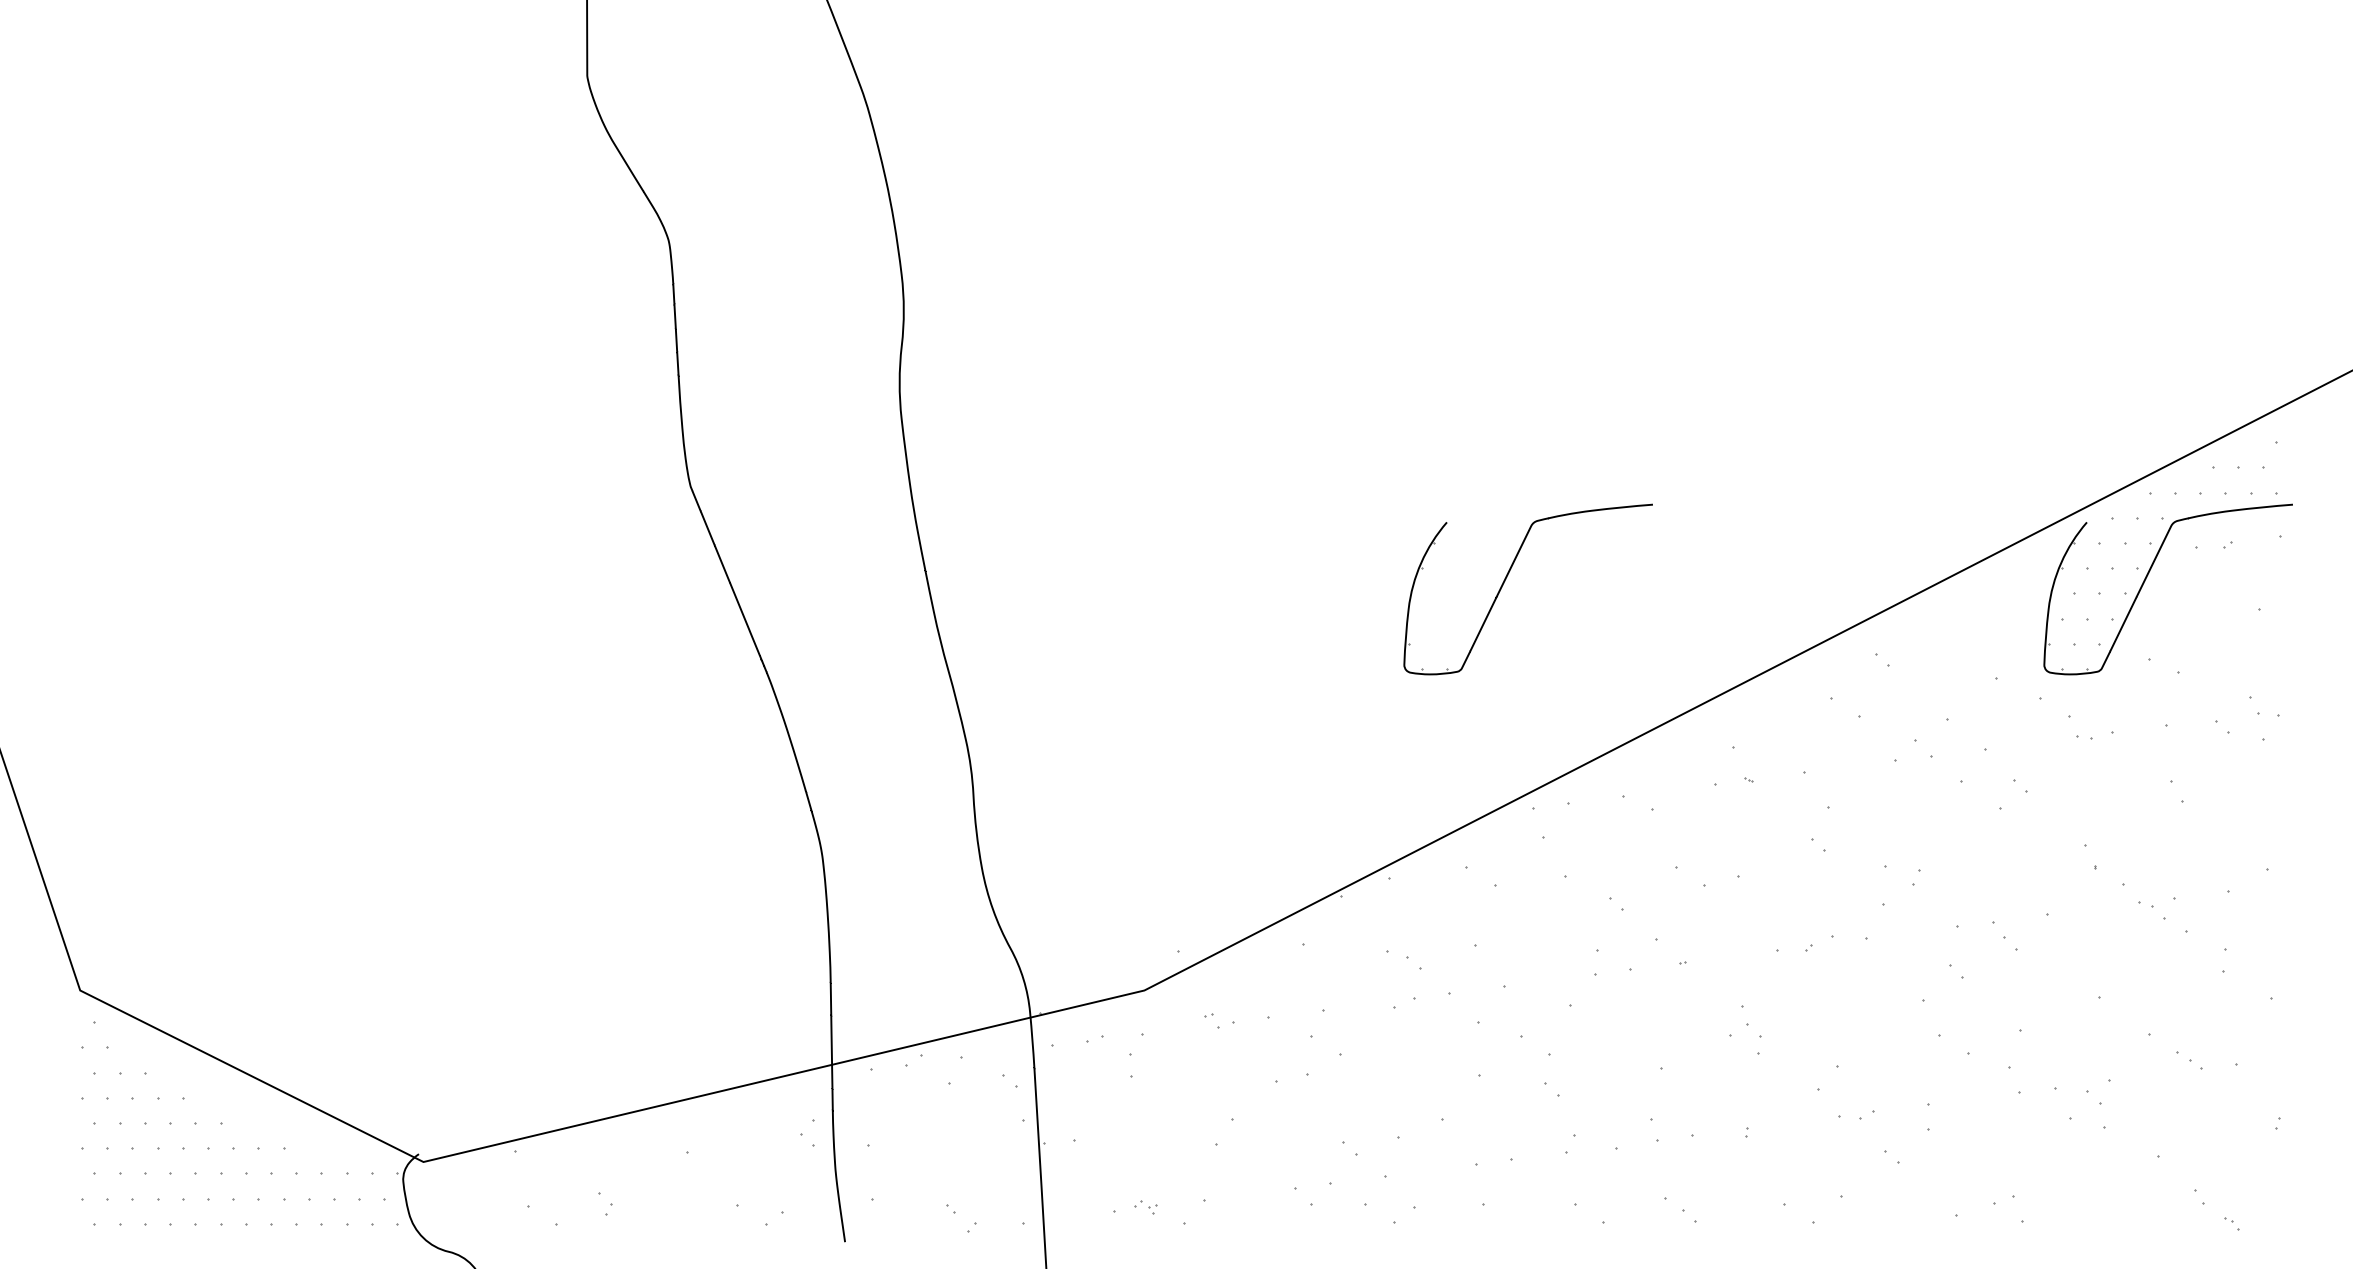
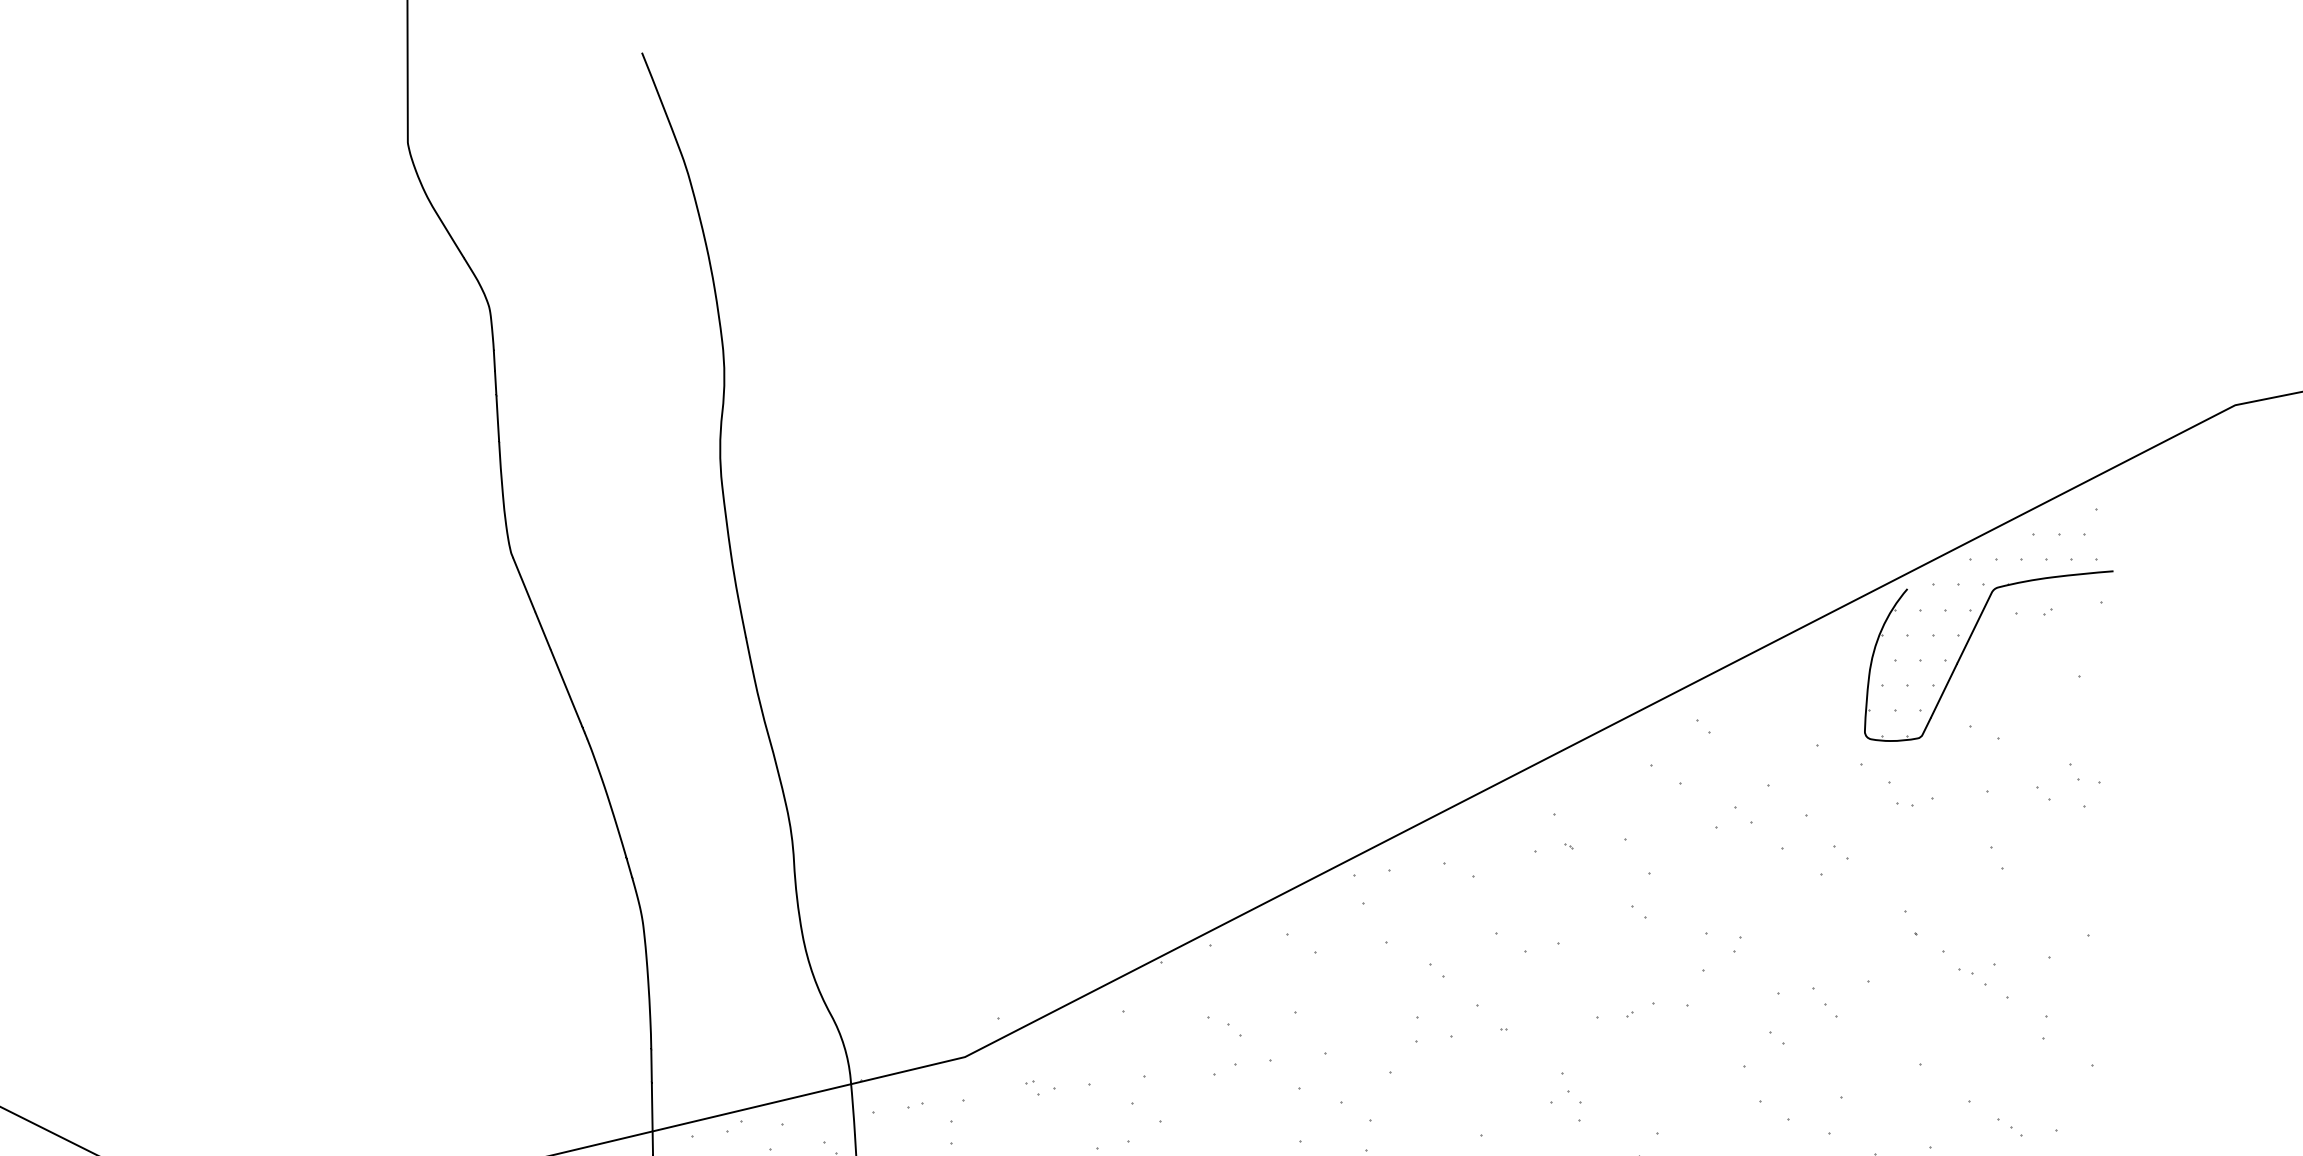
part: (1506, 579) -> (1327, 646), removed

